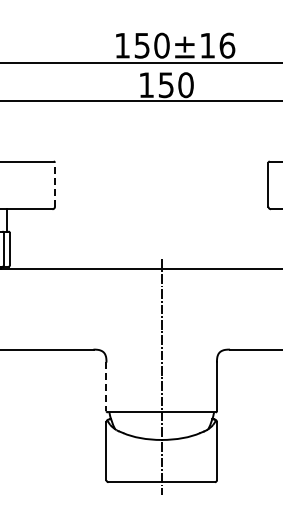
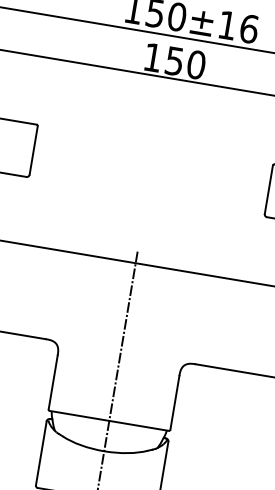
line: (55, 184) -> (34, 150), dashed -> solid
line: (106, 387) -> (53, 383), dashed -> solid

